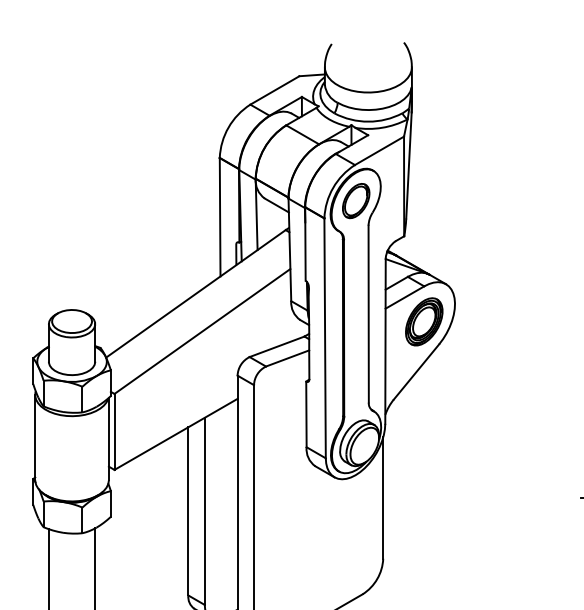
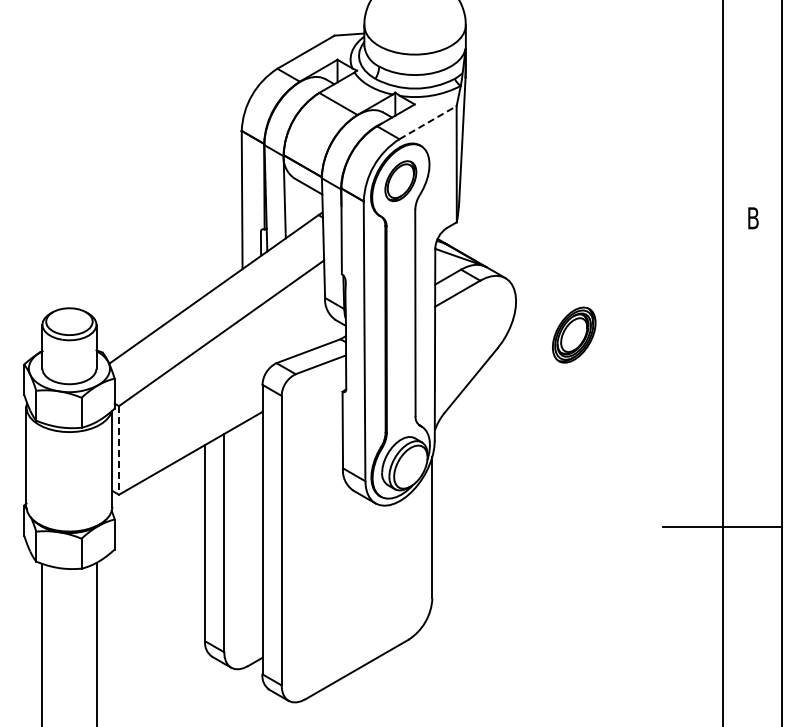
line: (379, 150) -> (428, 122), solid -> dashed
part: (424, 321) -> (574, 334), moved
line: (114, 431) -> (118, 450), solid -> dashed

